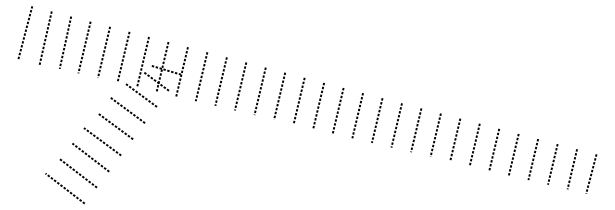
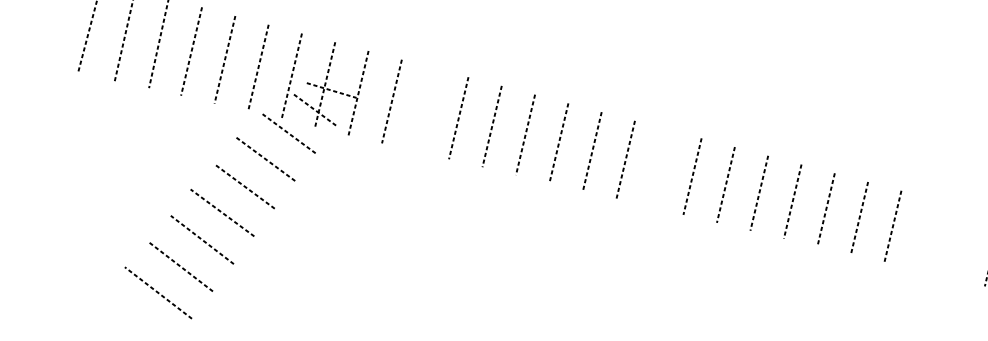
line: (220, 81) -> (424, 109), removed
line: (357, 115) -> (658, 167), removed
line: (513, 154) -> (925, 234), removed
line: (533, 159) -> (960, 243), removed

